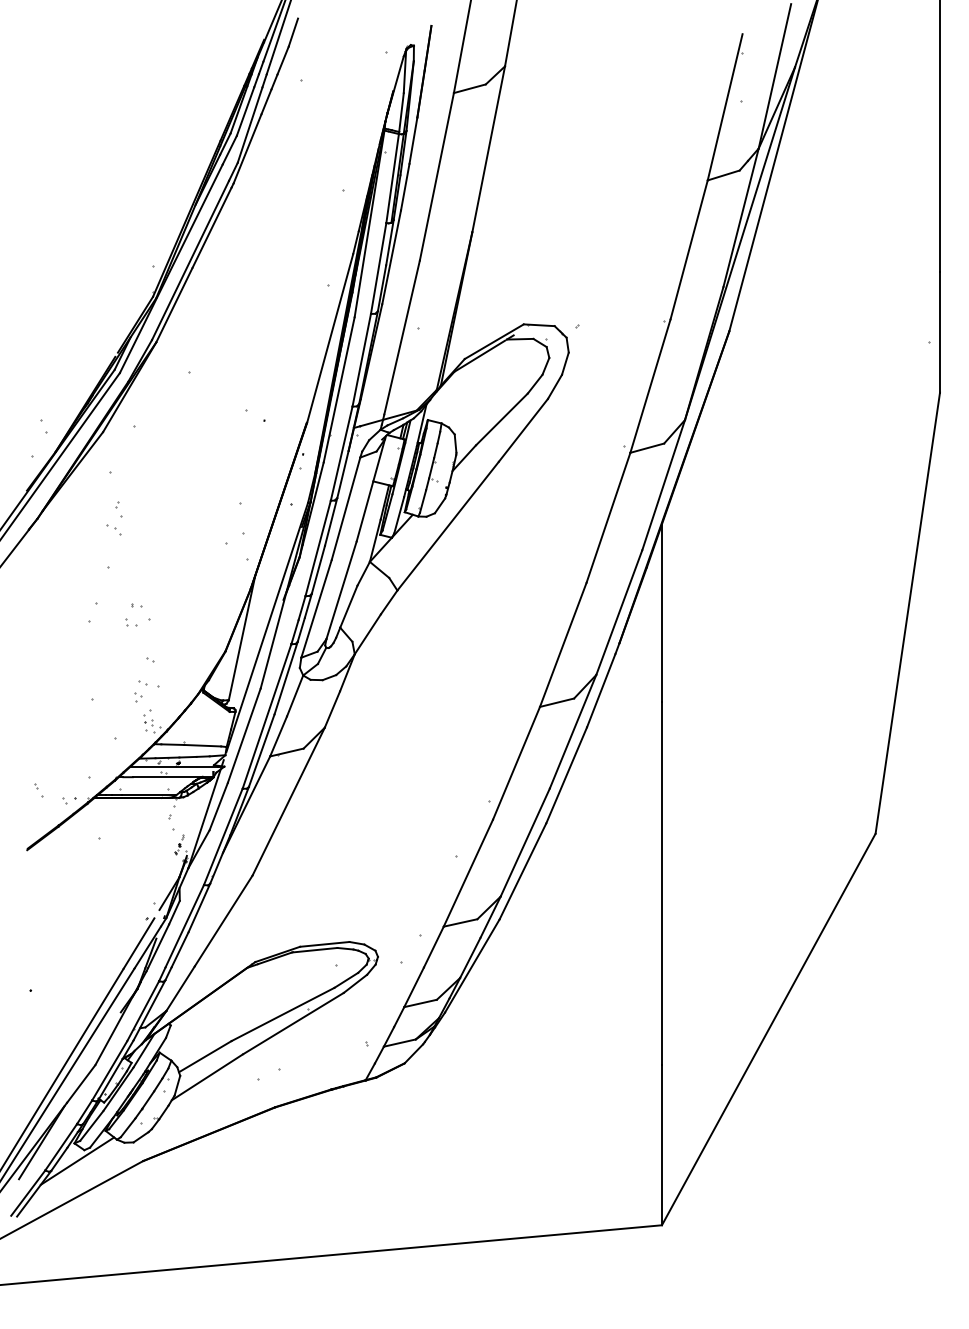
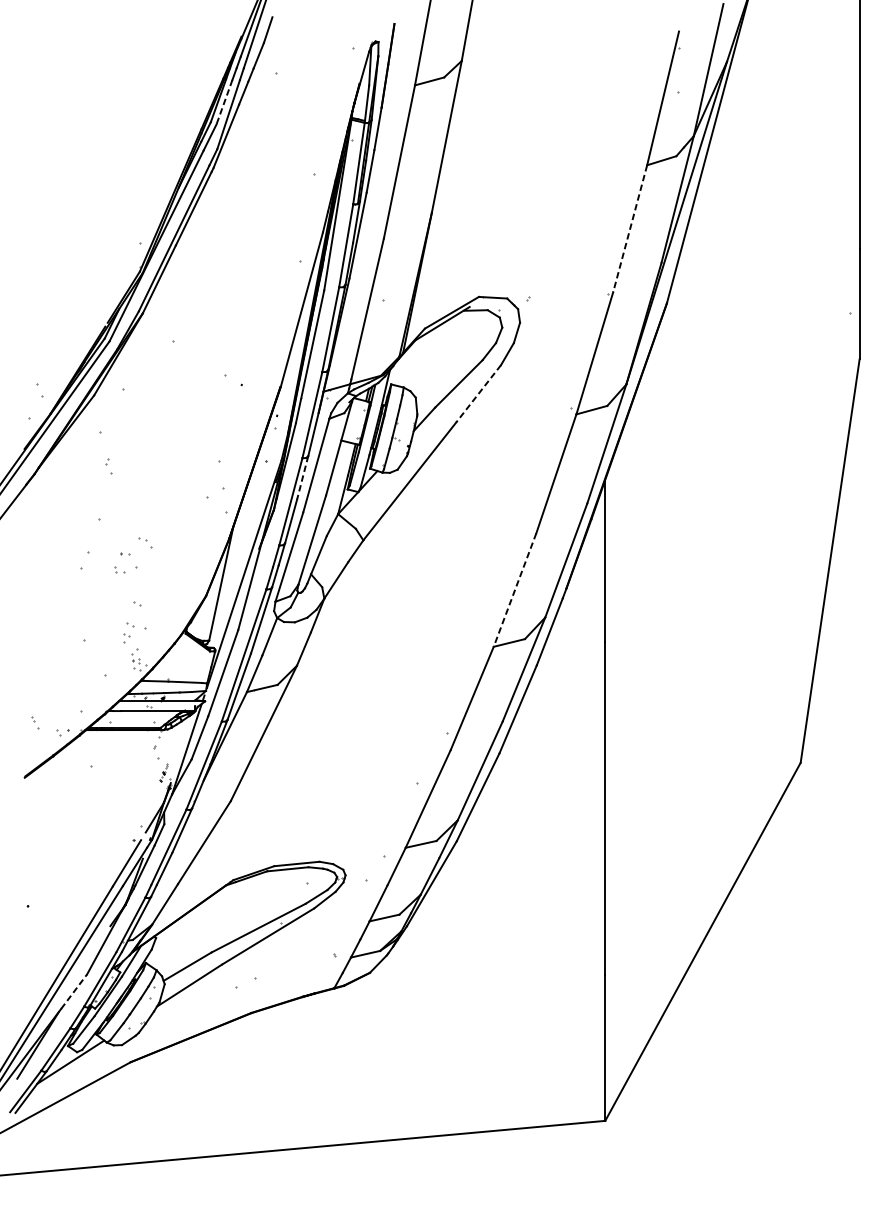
line: (245, 111) -> (224, 102), solid -> dashed
line: (689, 249) -> (630, 228), solid -> dashed
line: (523, 430) -> (478, 393), solid -> dashed
line: (331, 522) -> (303, 478), solid -> dashed
part: (113, 529) -> (144, 542), moved
line: (563, 645) -> (515, 590), solid -> dashed
line: (81, 1083) -> (74, 991), solid -> dashed

